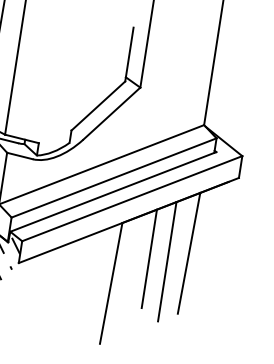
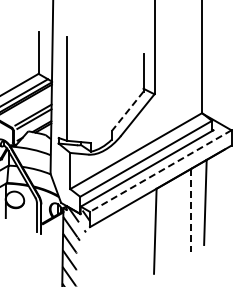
line: (97, 106) -> (127, 111), solid -> dashed
line: (131, 199) -> (160, 171), solid -> dashed
line: (148, 258) -> (178, 210), removed
line: (167, 261) -> (191, 210), solid -> dashed

